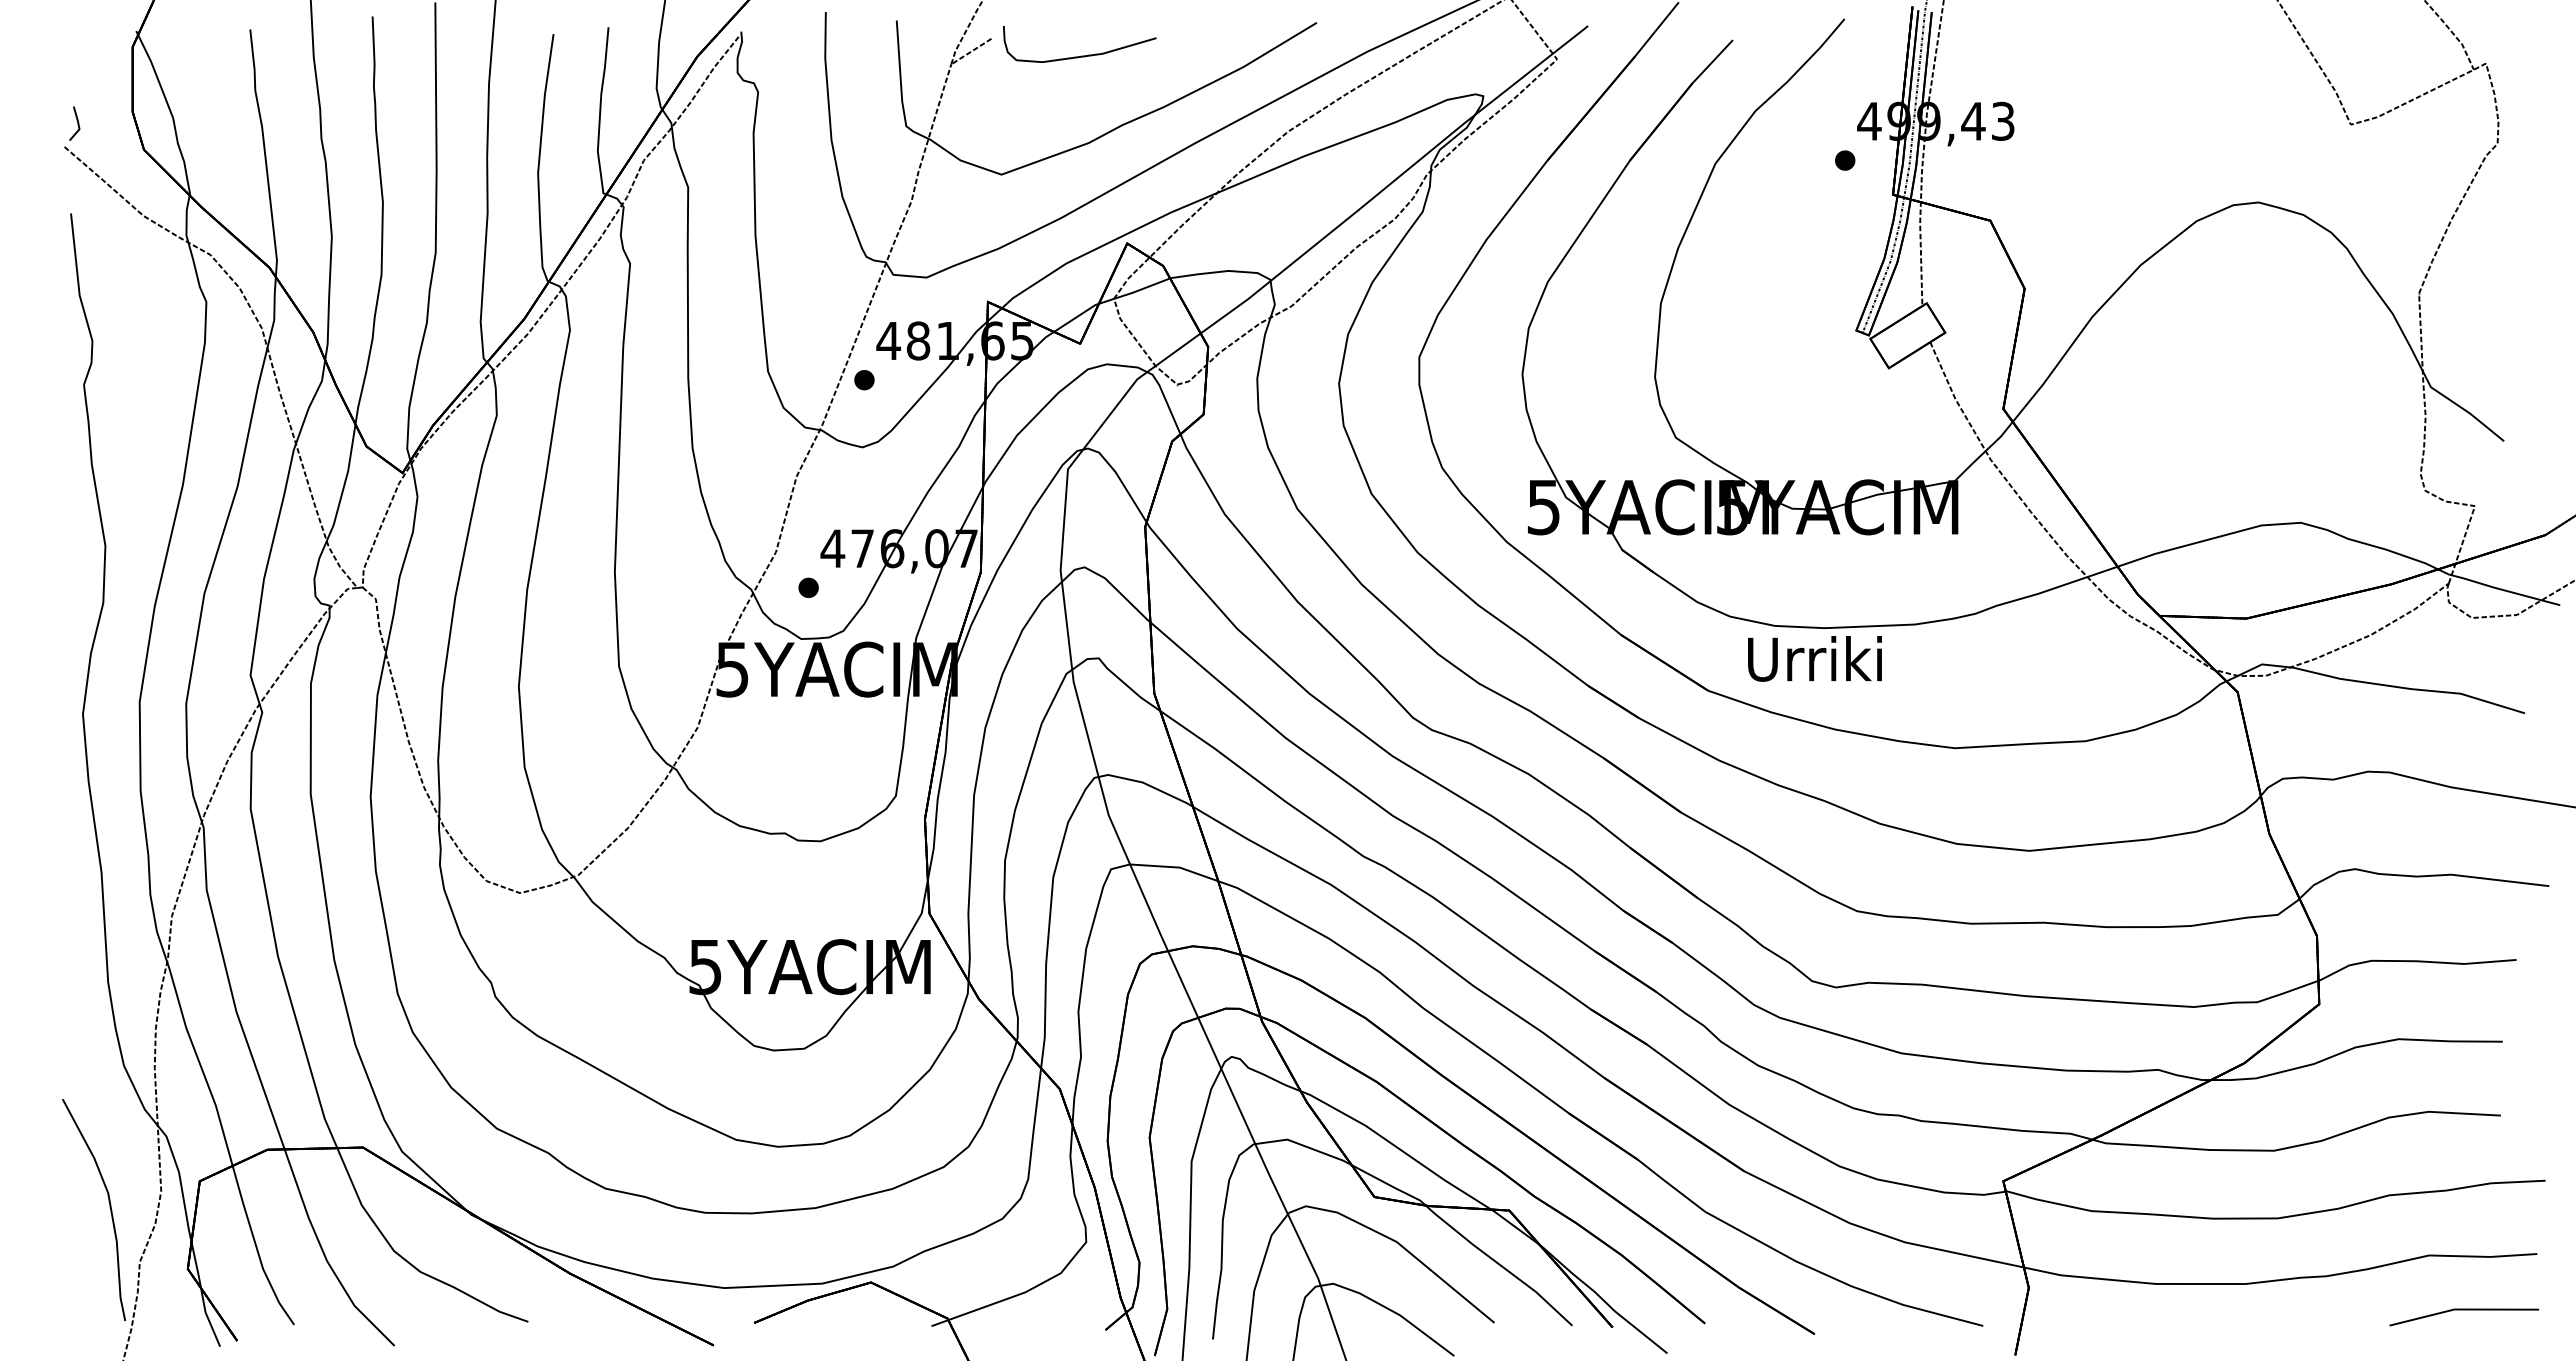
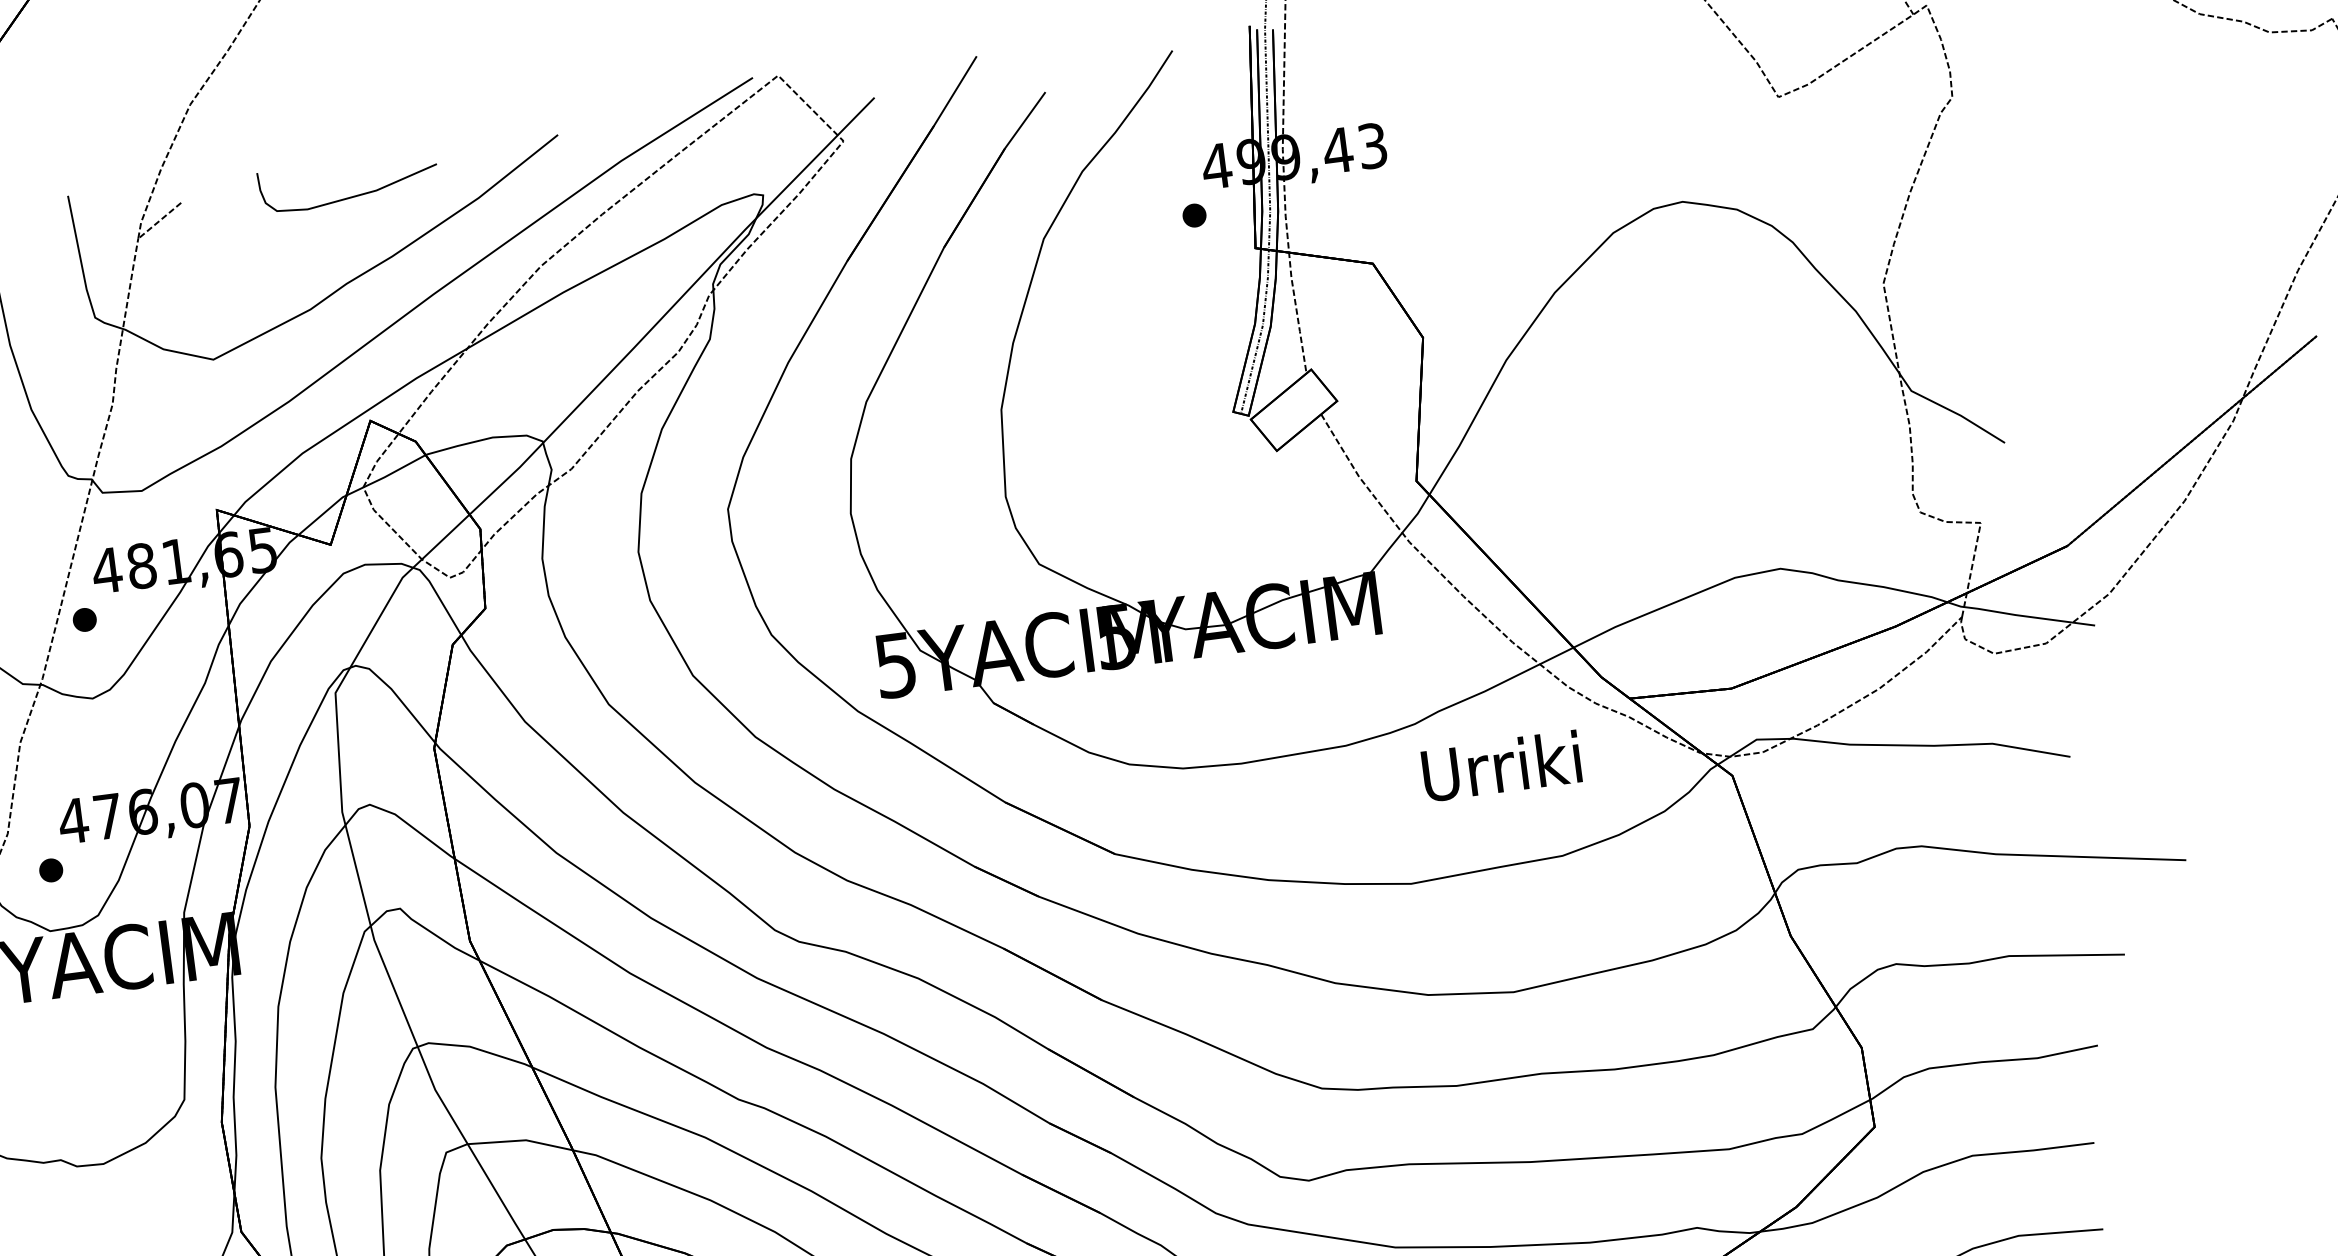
part: (1081, 55) -> (352, 195), moved
text: (1814, 658) -> (1501, 765), moved

